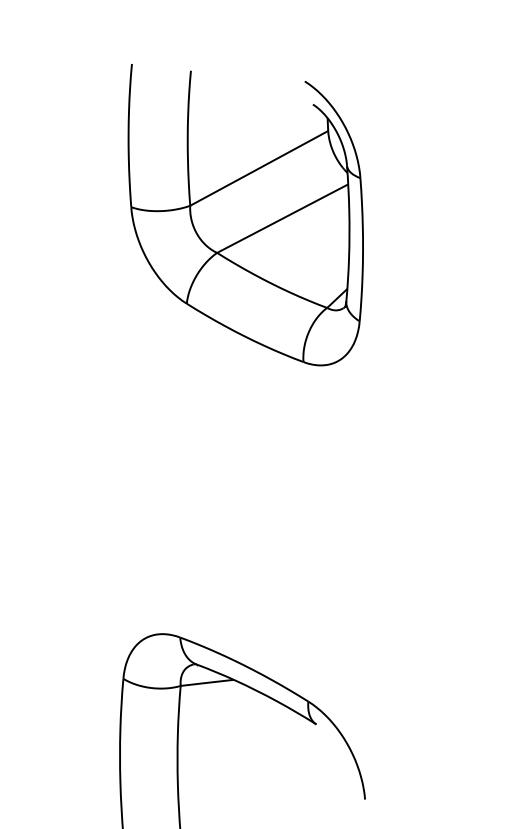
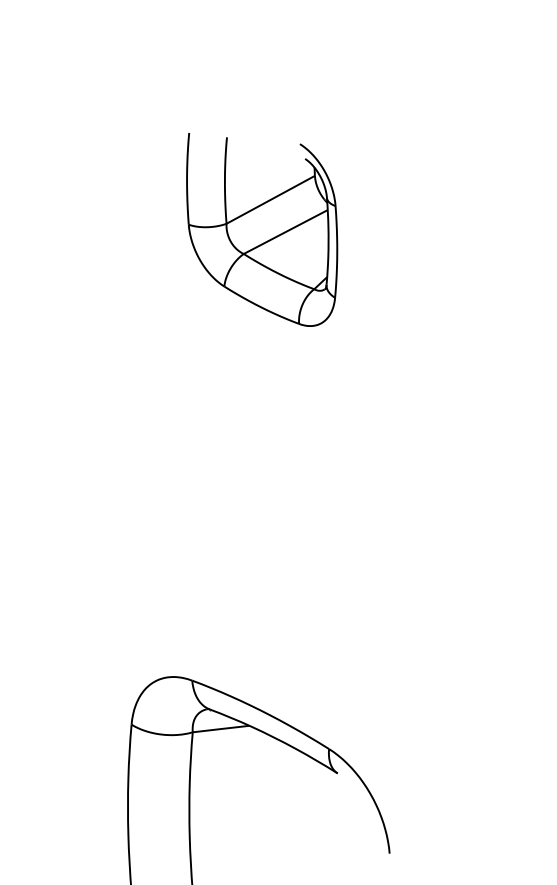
part: (245, 215) -> (261, 230), size x0.6

